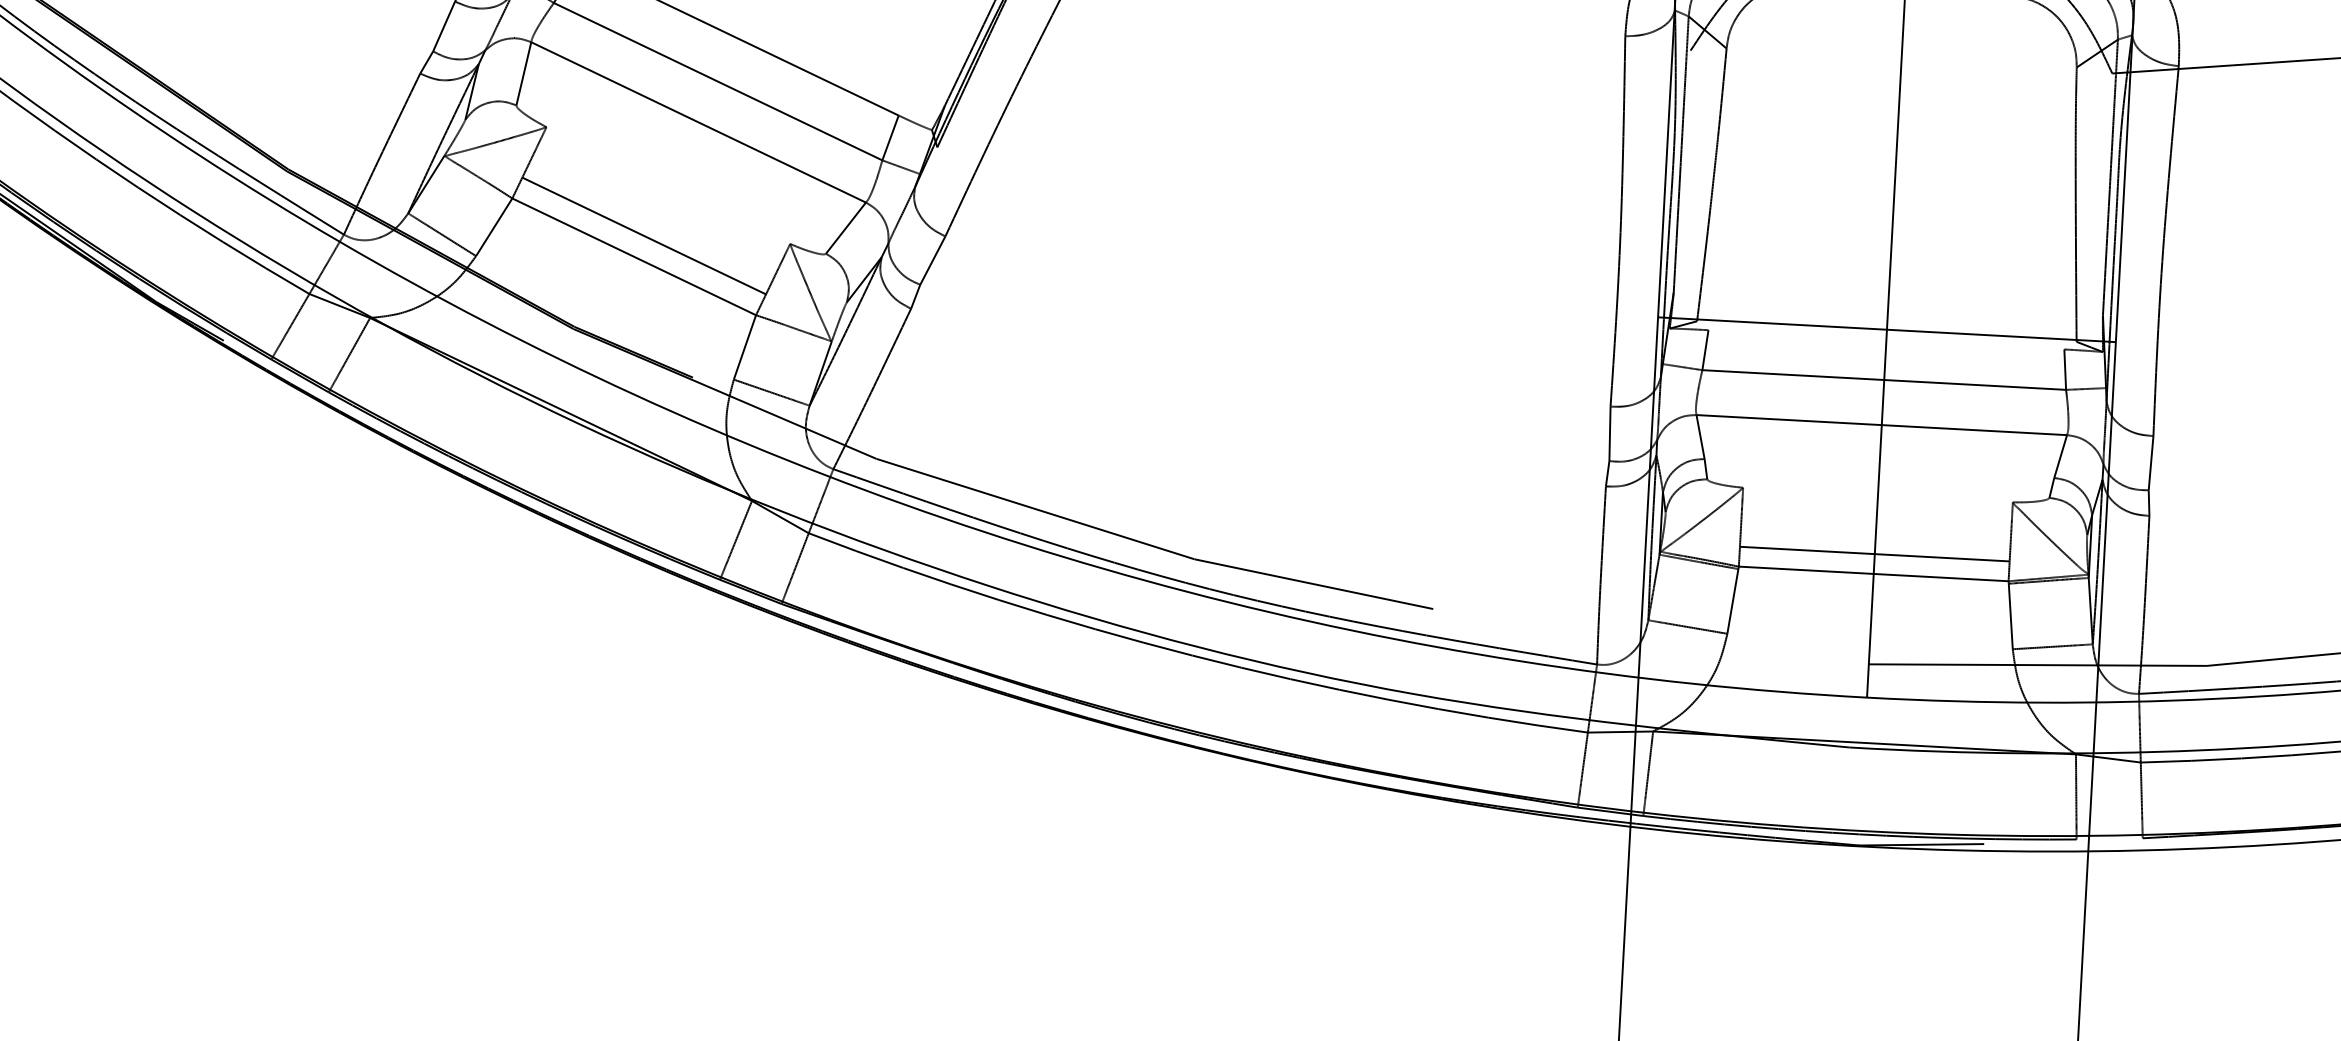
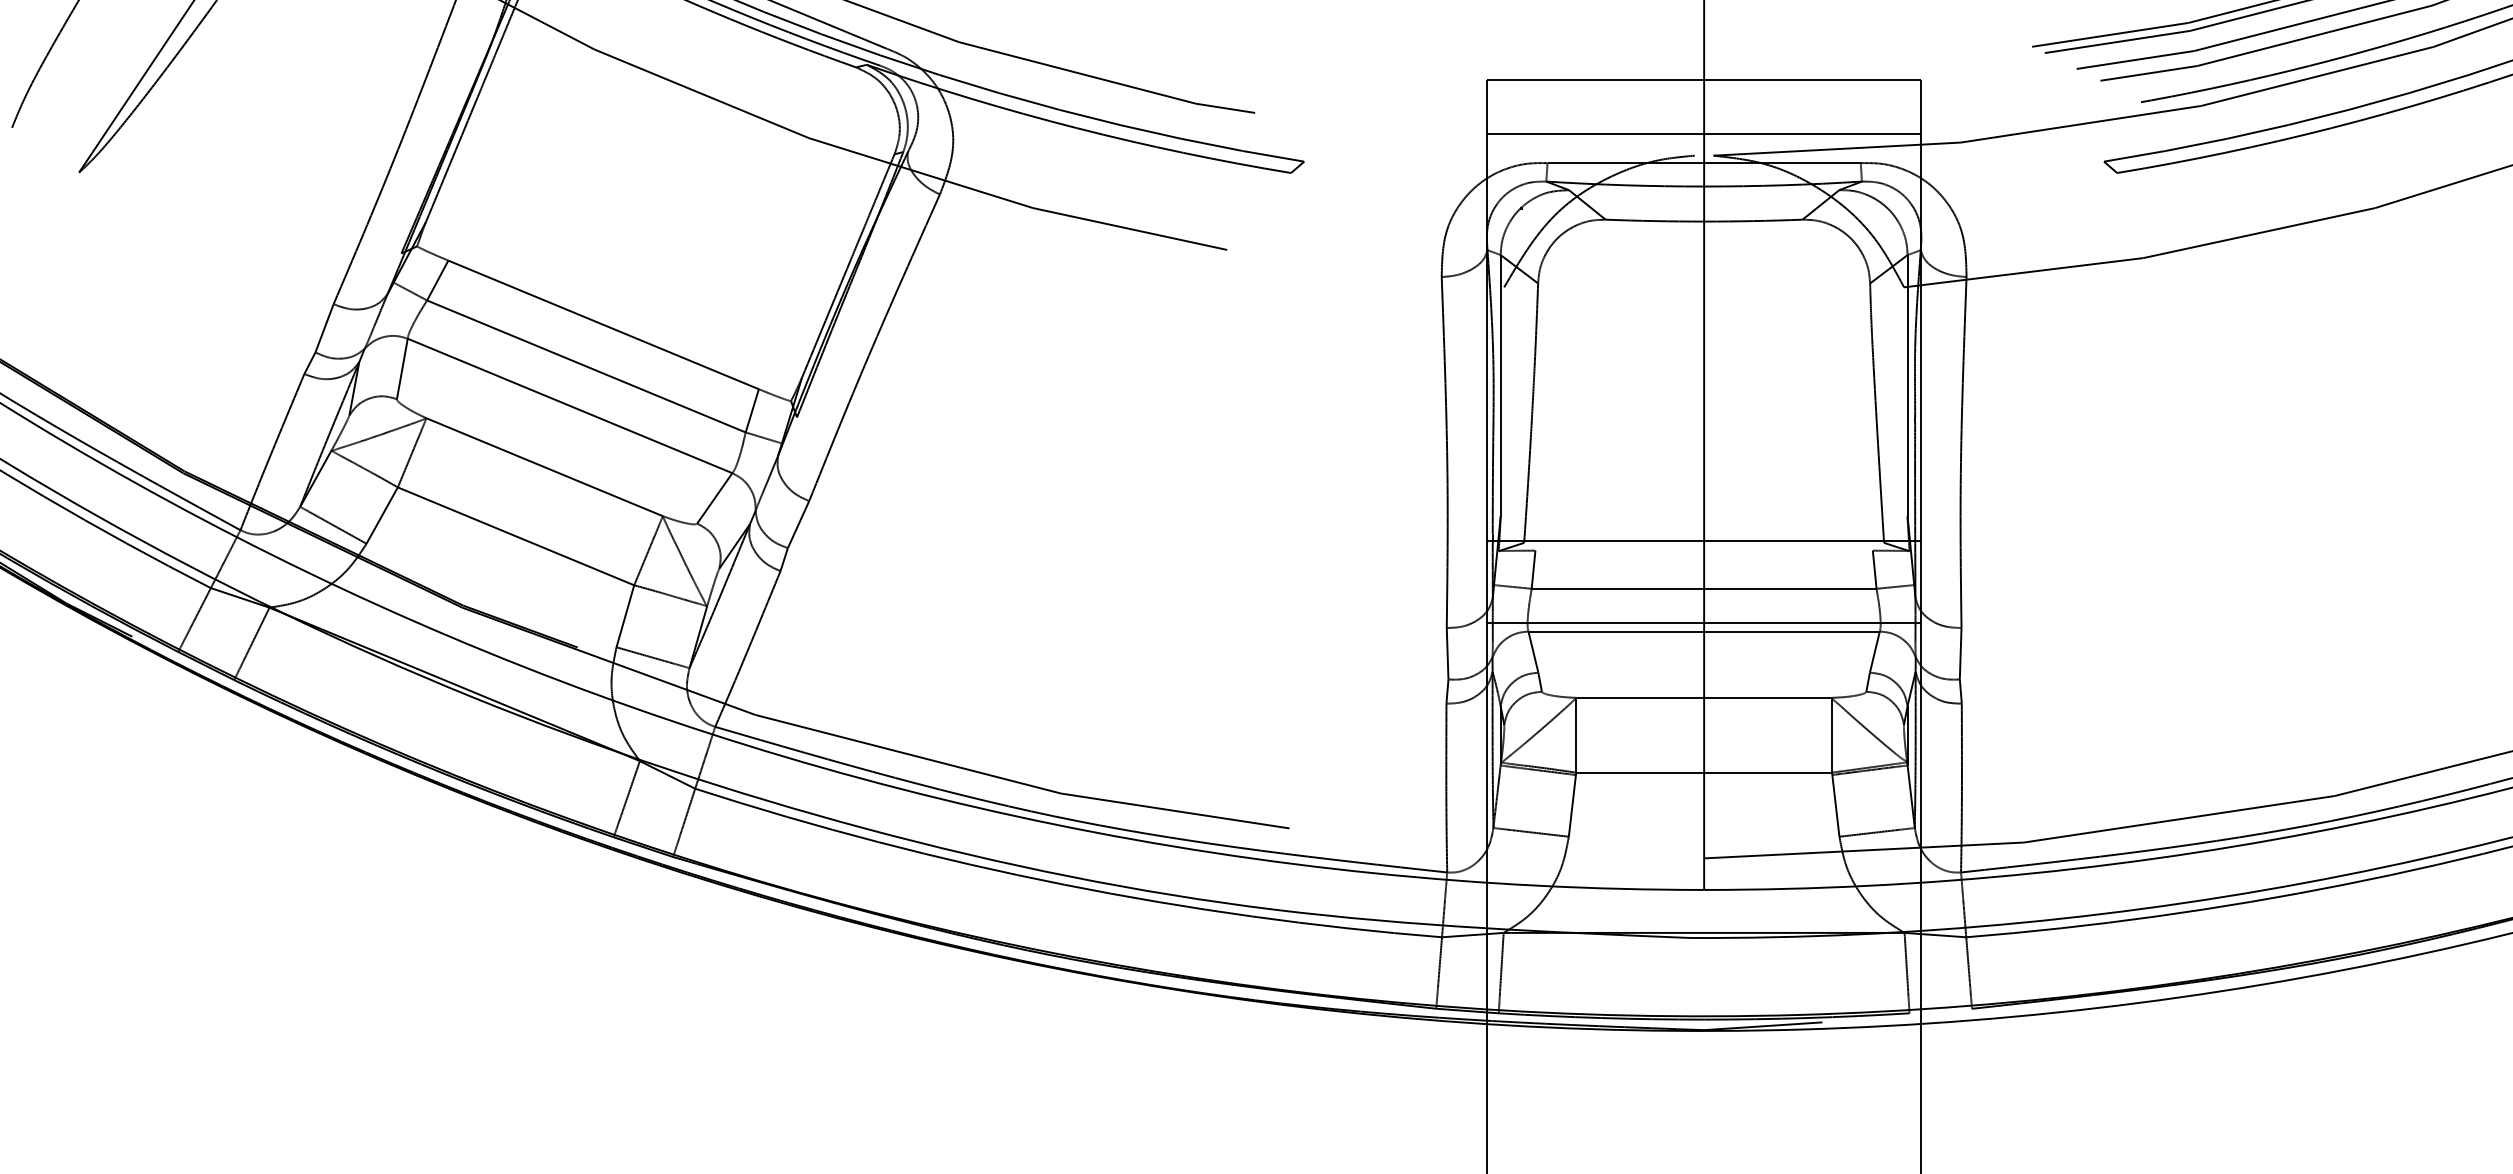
line: (644, 236) -> (544, 467), moved
line: (1882, 415) -> (1704, 622), added
line: (1875, 553) -> (1704, 697), moved

